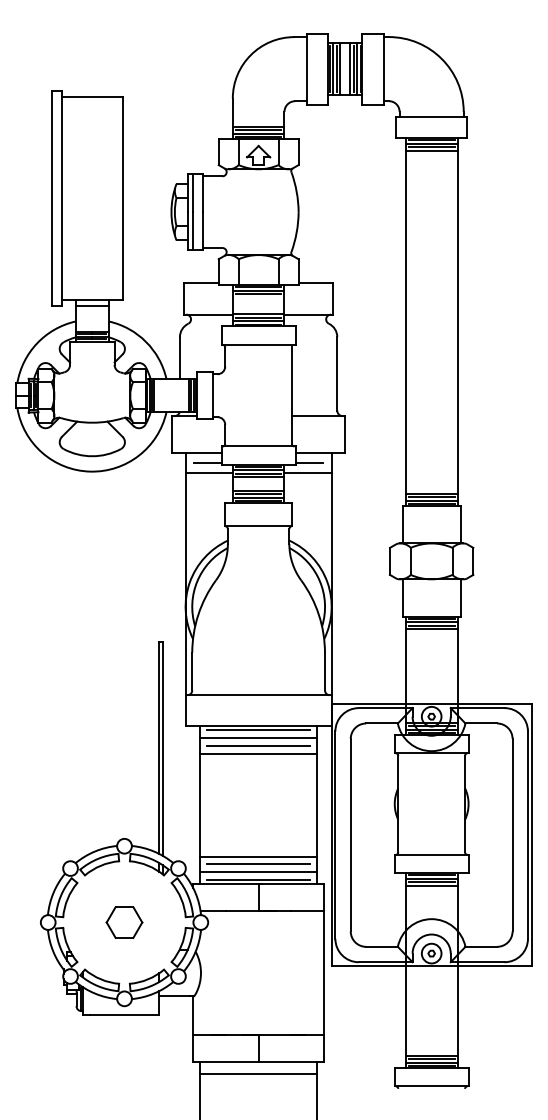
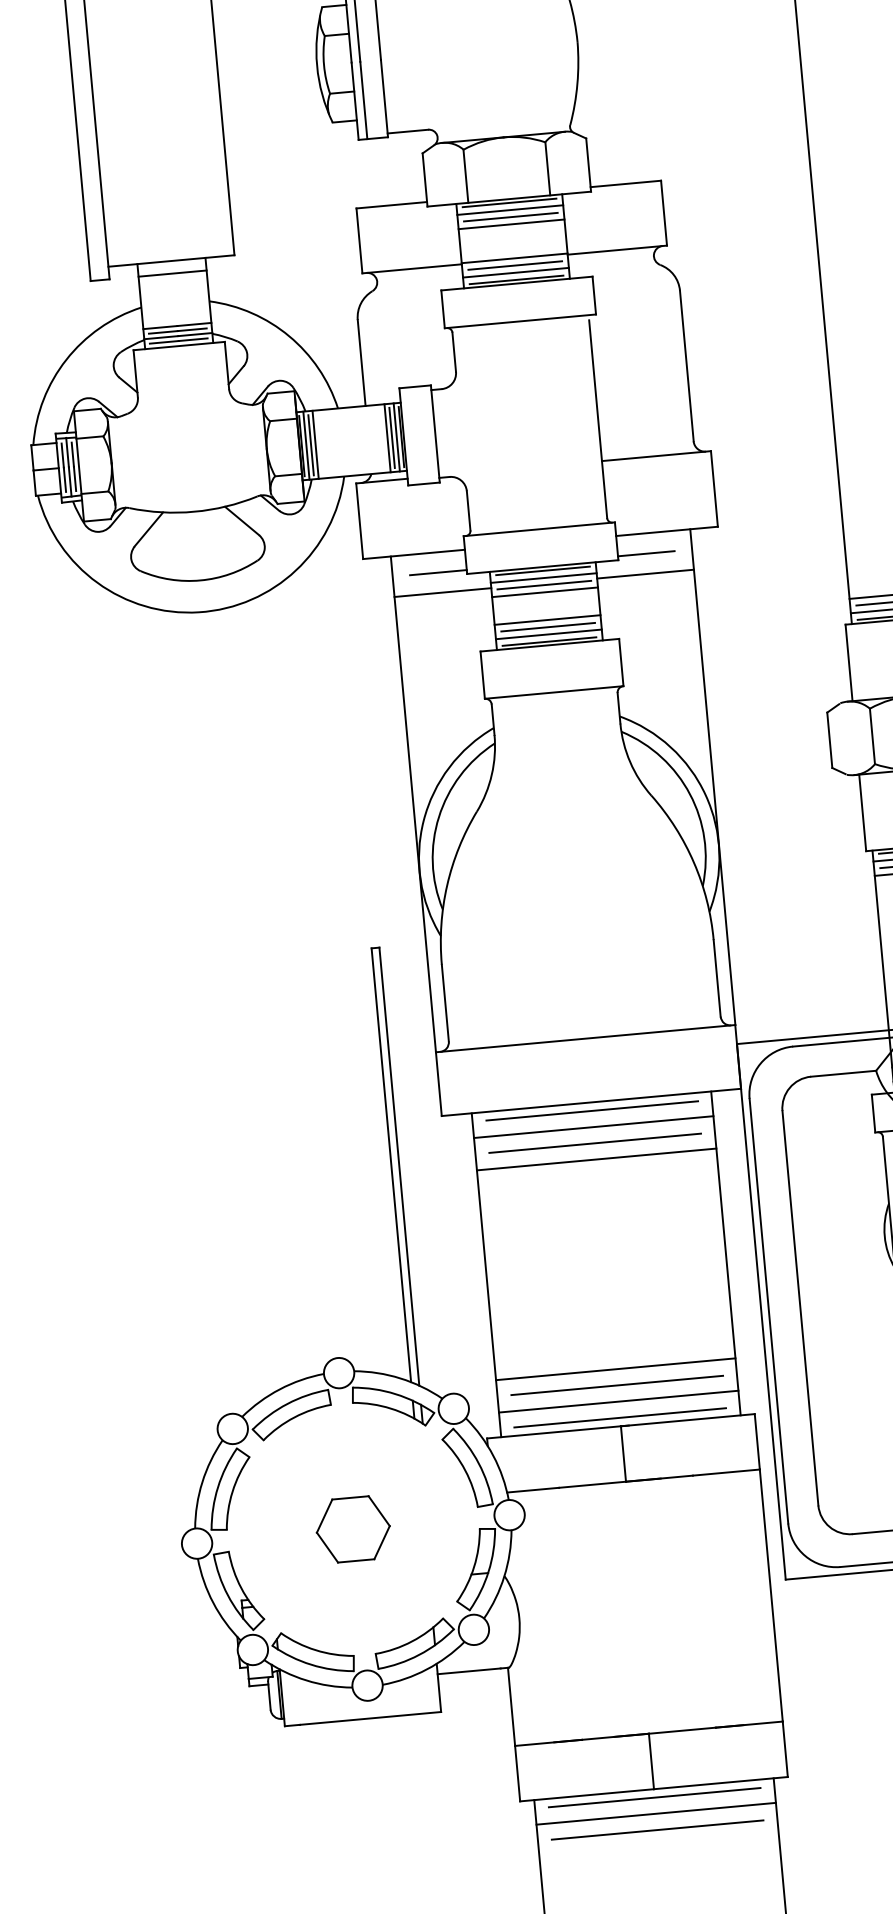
line: (258, 297) -> (511, 224), added
line: (258, 1065) -> (654, 1797), added
line: (258, 1081) -> (657, 1829), added

